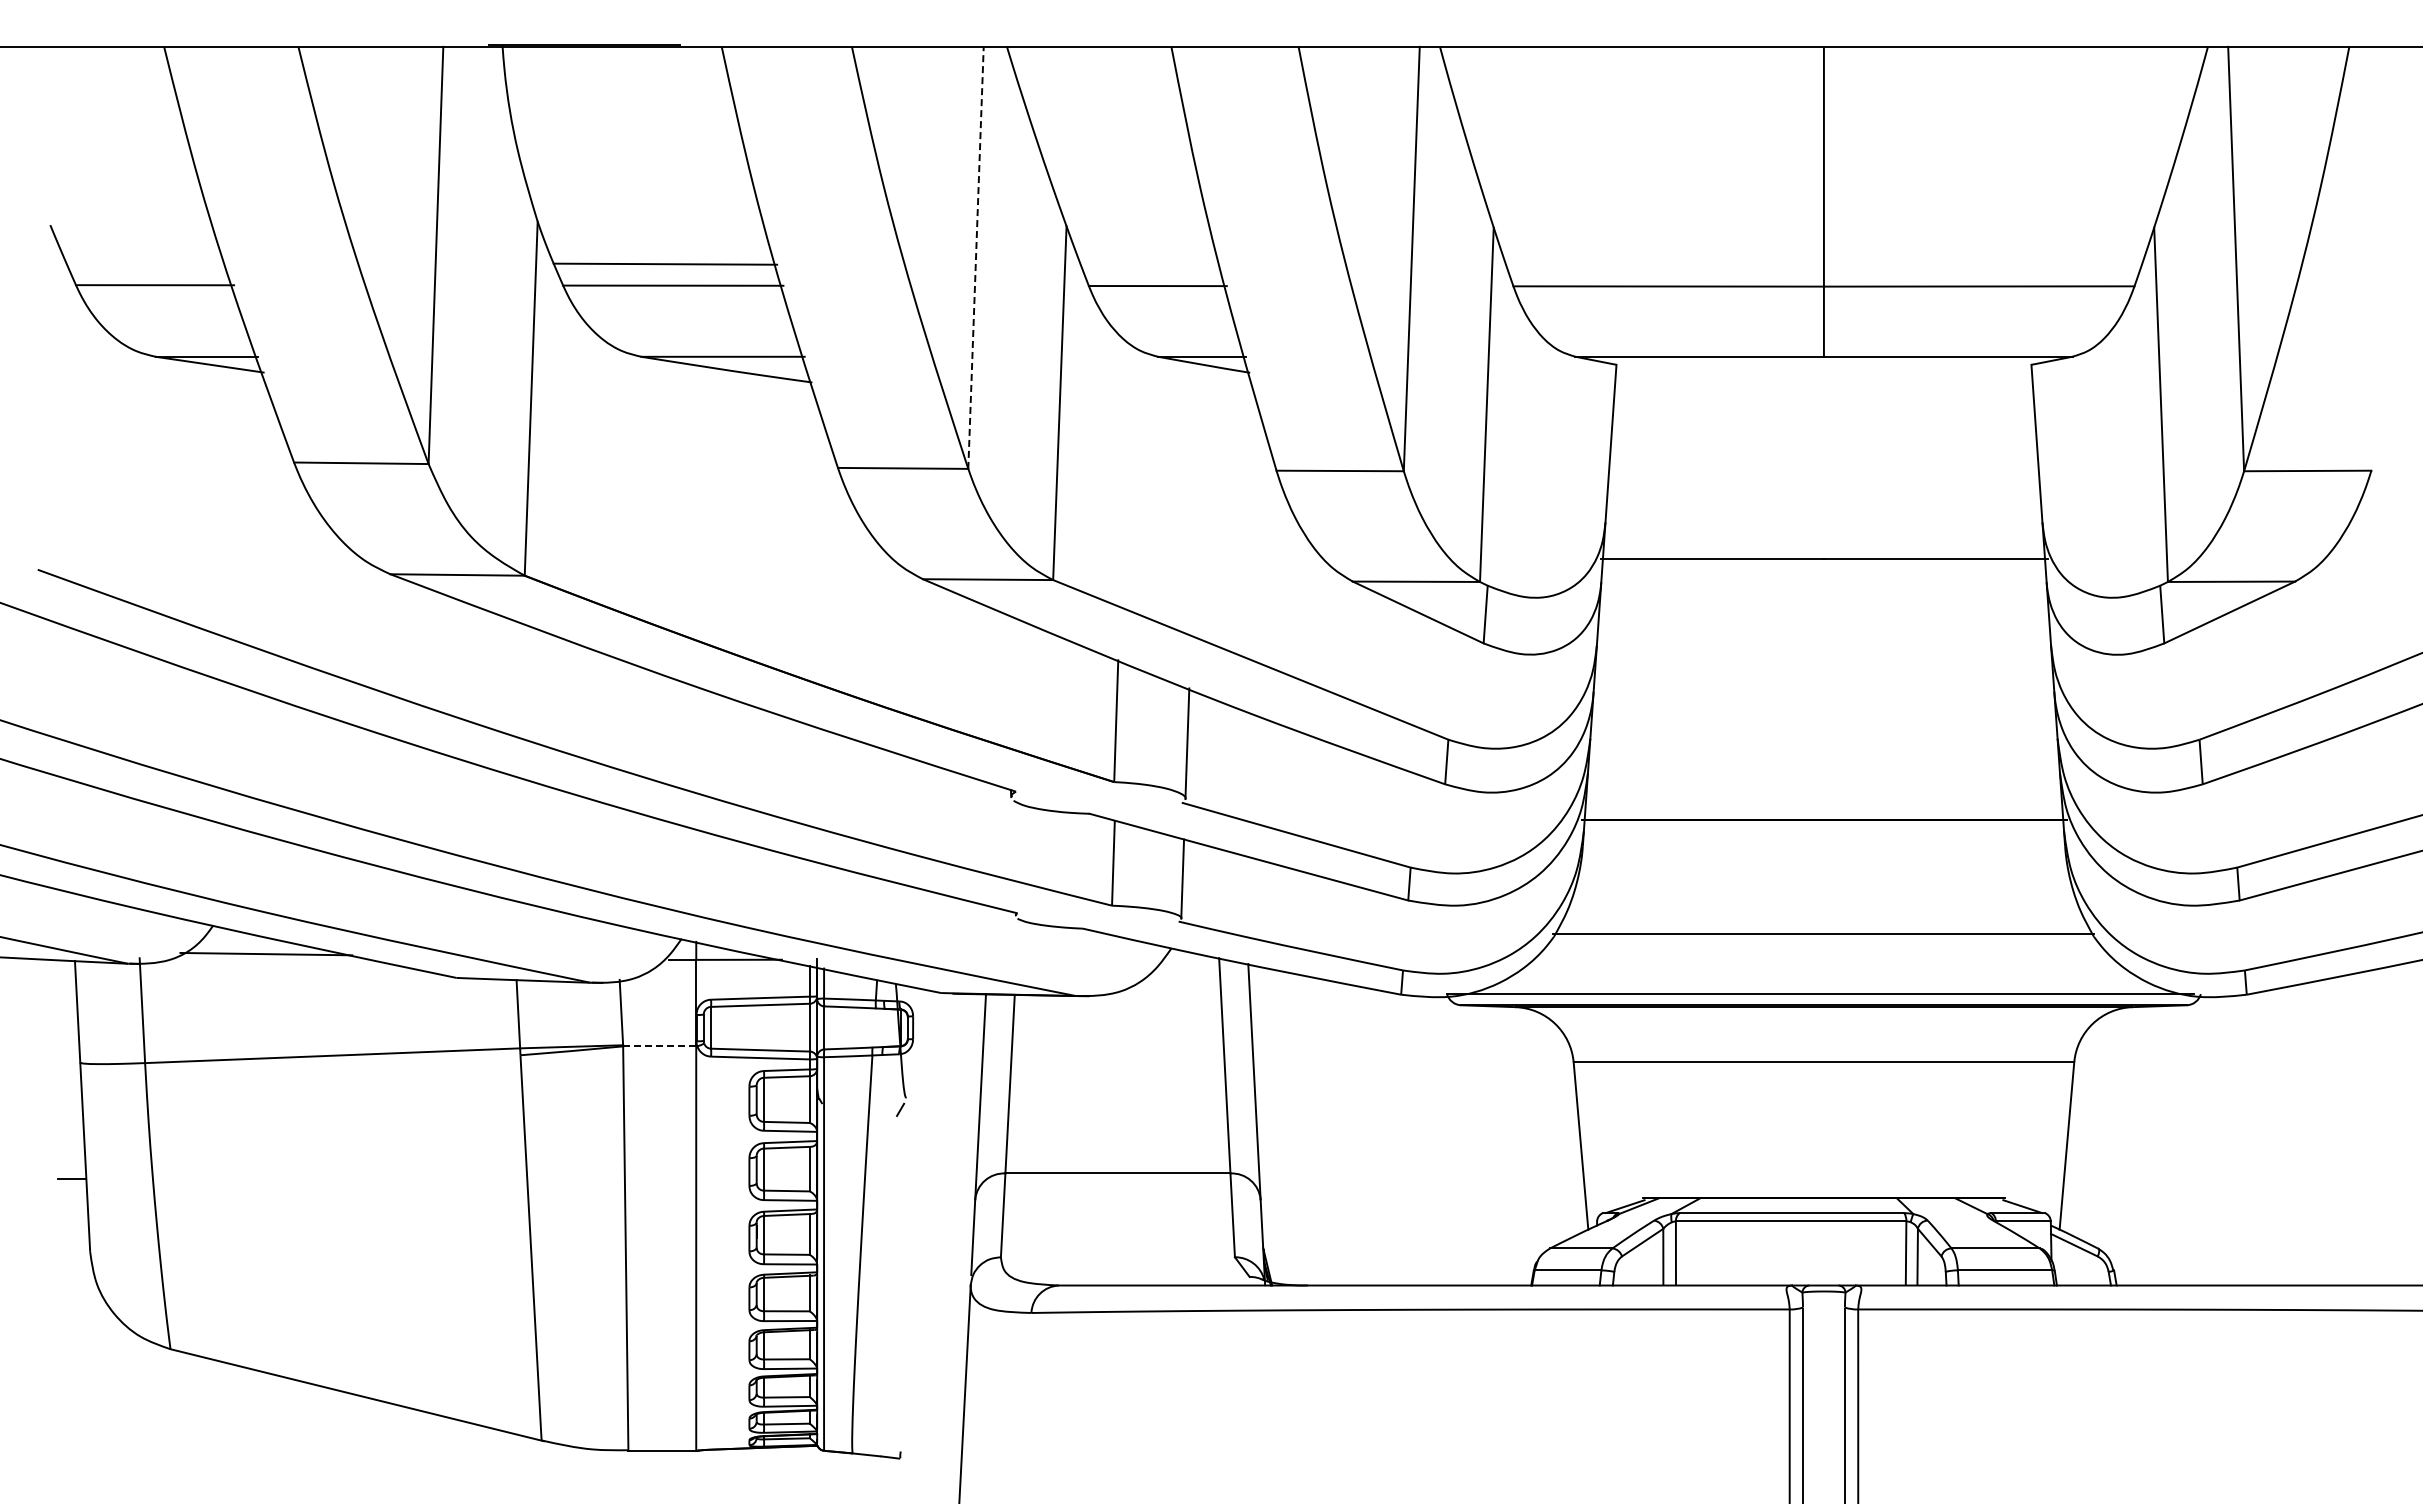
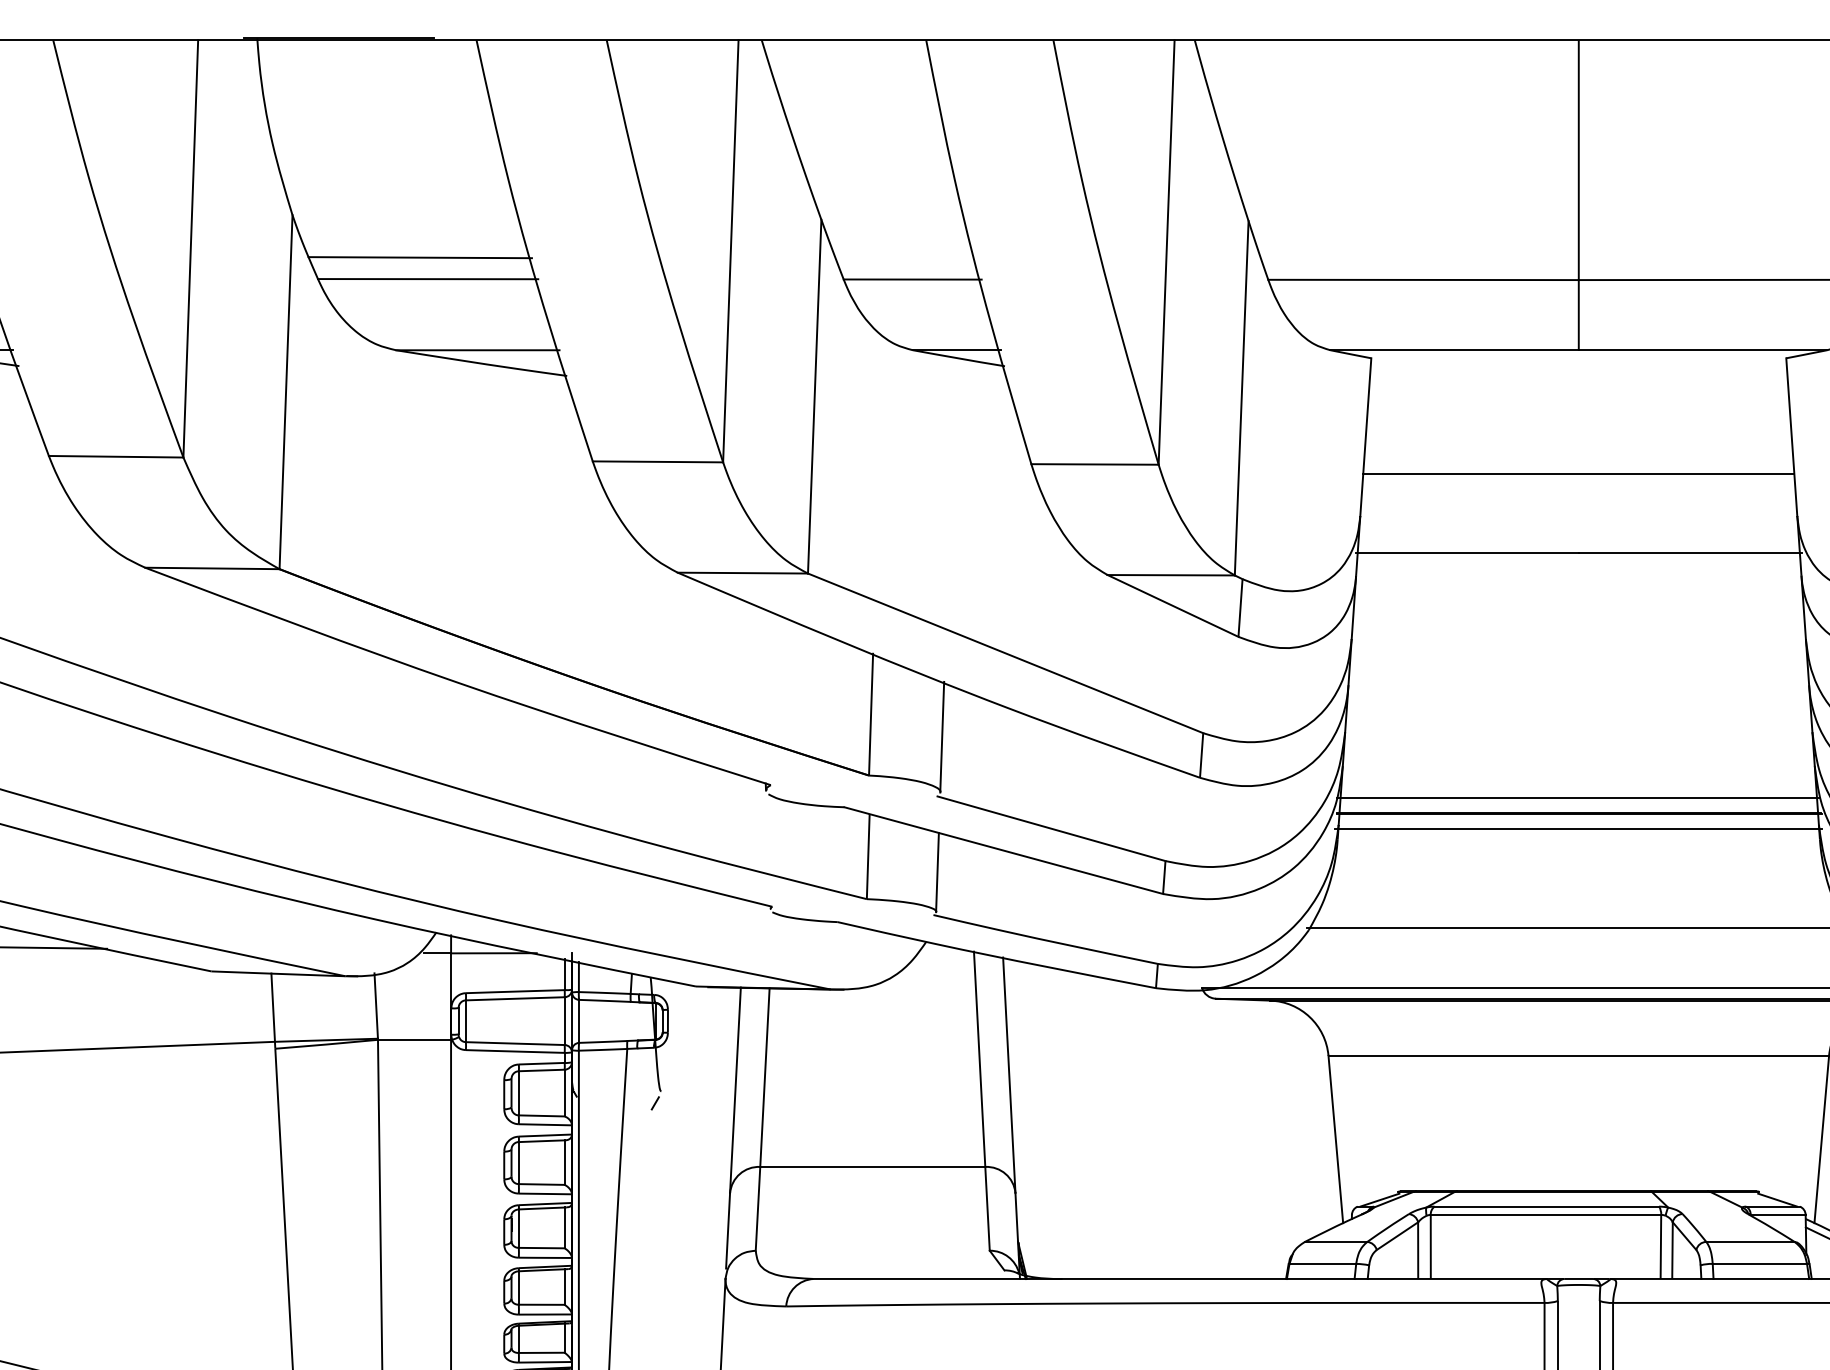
line: (976, 257) -> (731, 250), dashed -> solid
line: (1823, 480) -> (1578, 473), added
line: (1823, 804) -> (1578, 797), added
line: (1823, 835) -> (1578, 828), added
line: (659, 1046) -> (414, 1039), dashed -> solid

